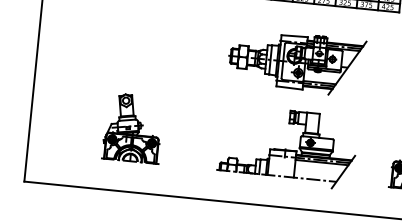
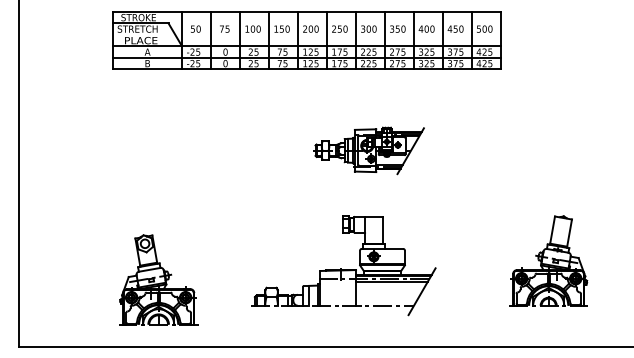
part: (295, 62) -> (368, 150), size x0.6
part: (133, 127) -> (158, 279), moved
part: (287, 147) -> (343, 265), moved

